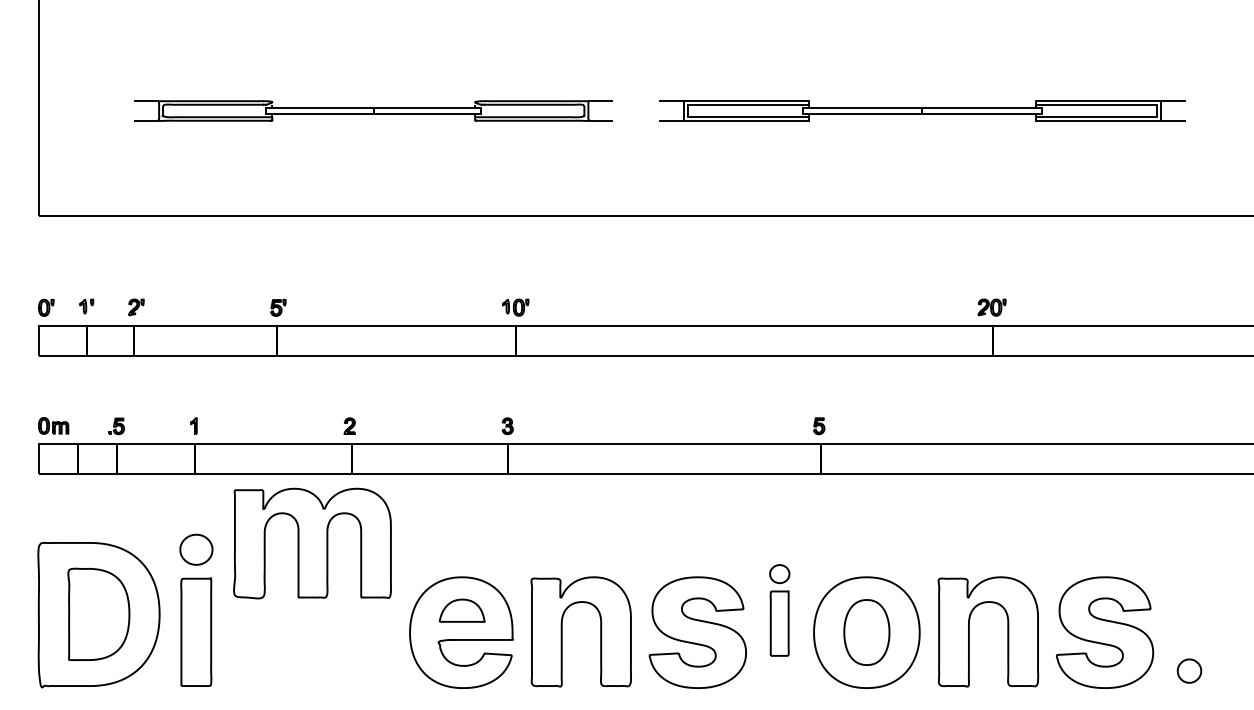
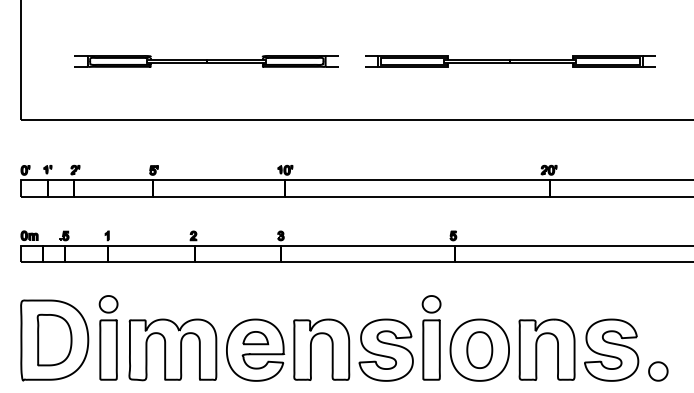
part: (311, 542) -> (172, 349), moved
part: (779, 609) -> (431, 337), size x1.67
part: (1189, 671) -> (658, 371), size x1.43

